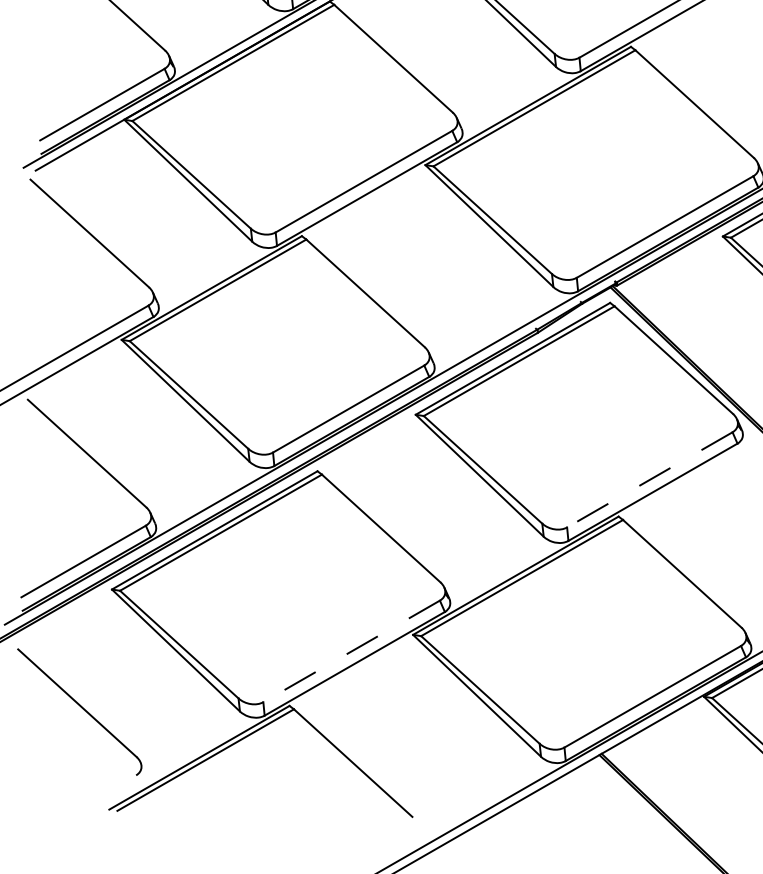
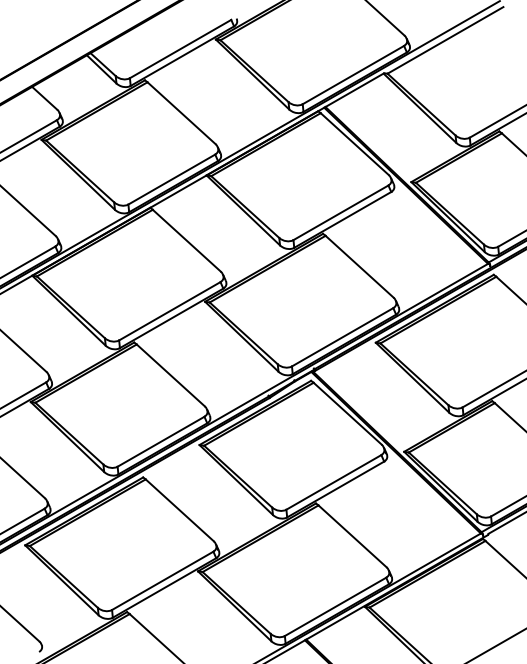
line: (649, 480) -> (333, 482), dashed -> solid
line: (351, 652) -> (162, 581), dashed -> solid

